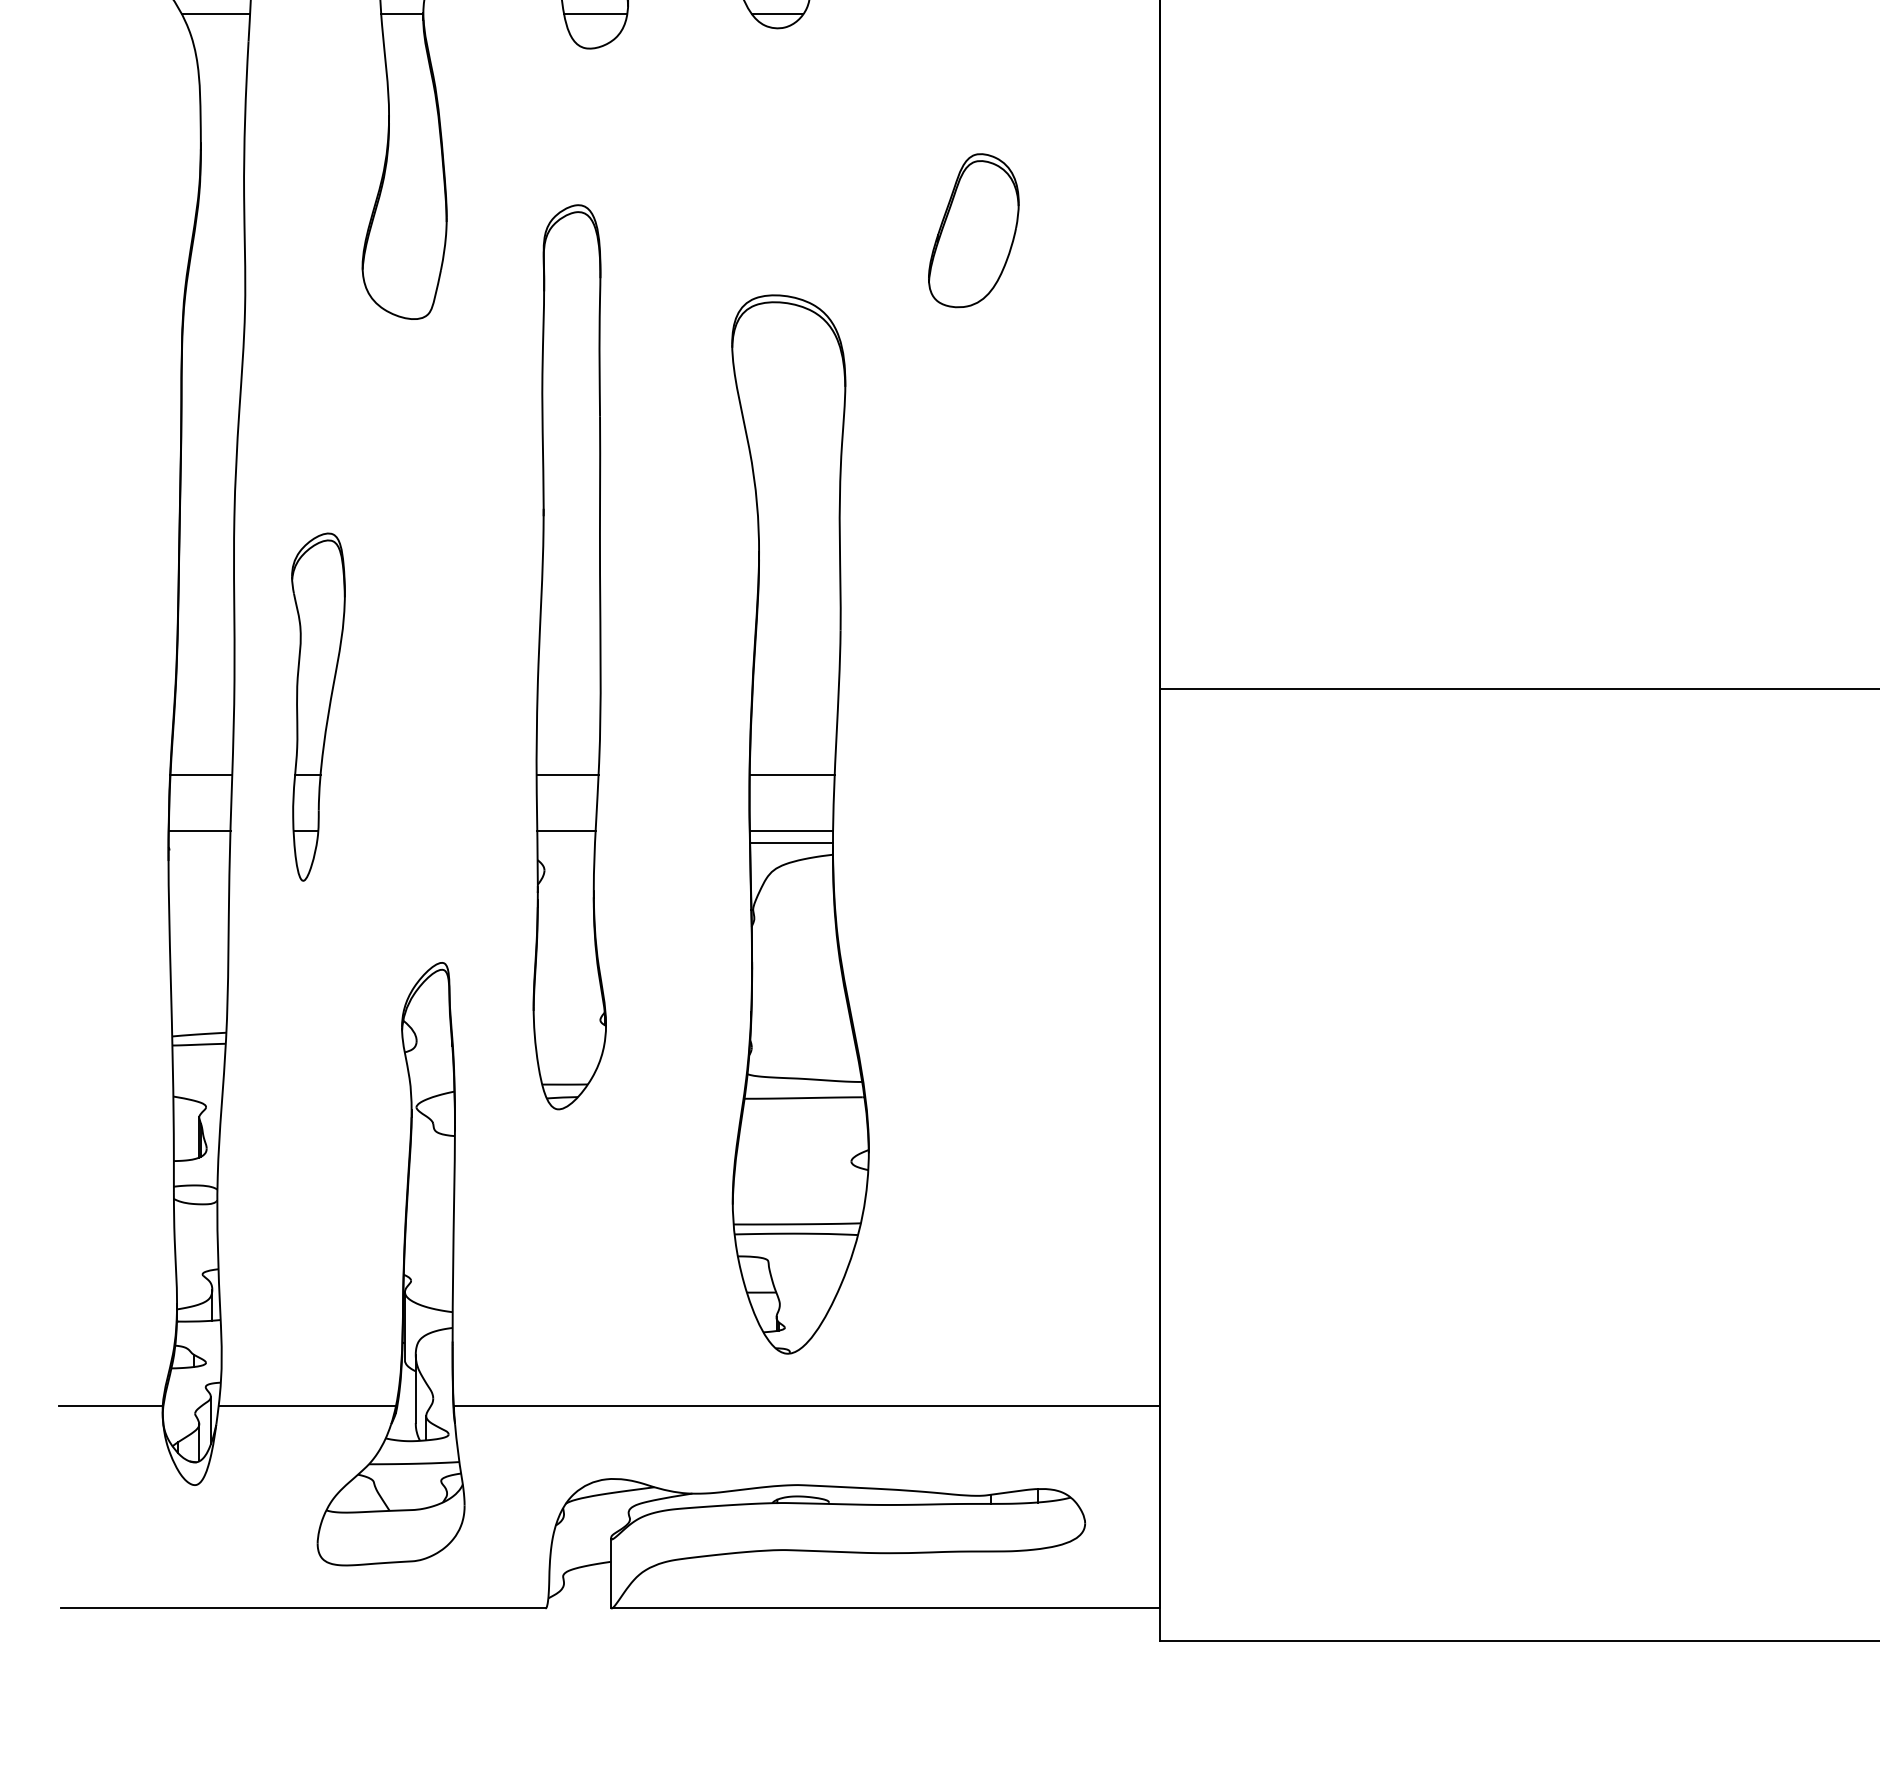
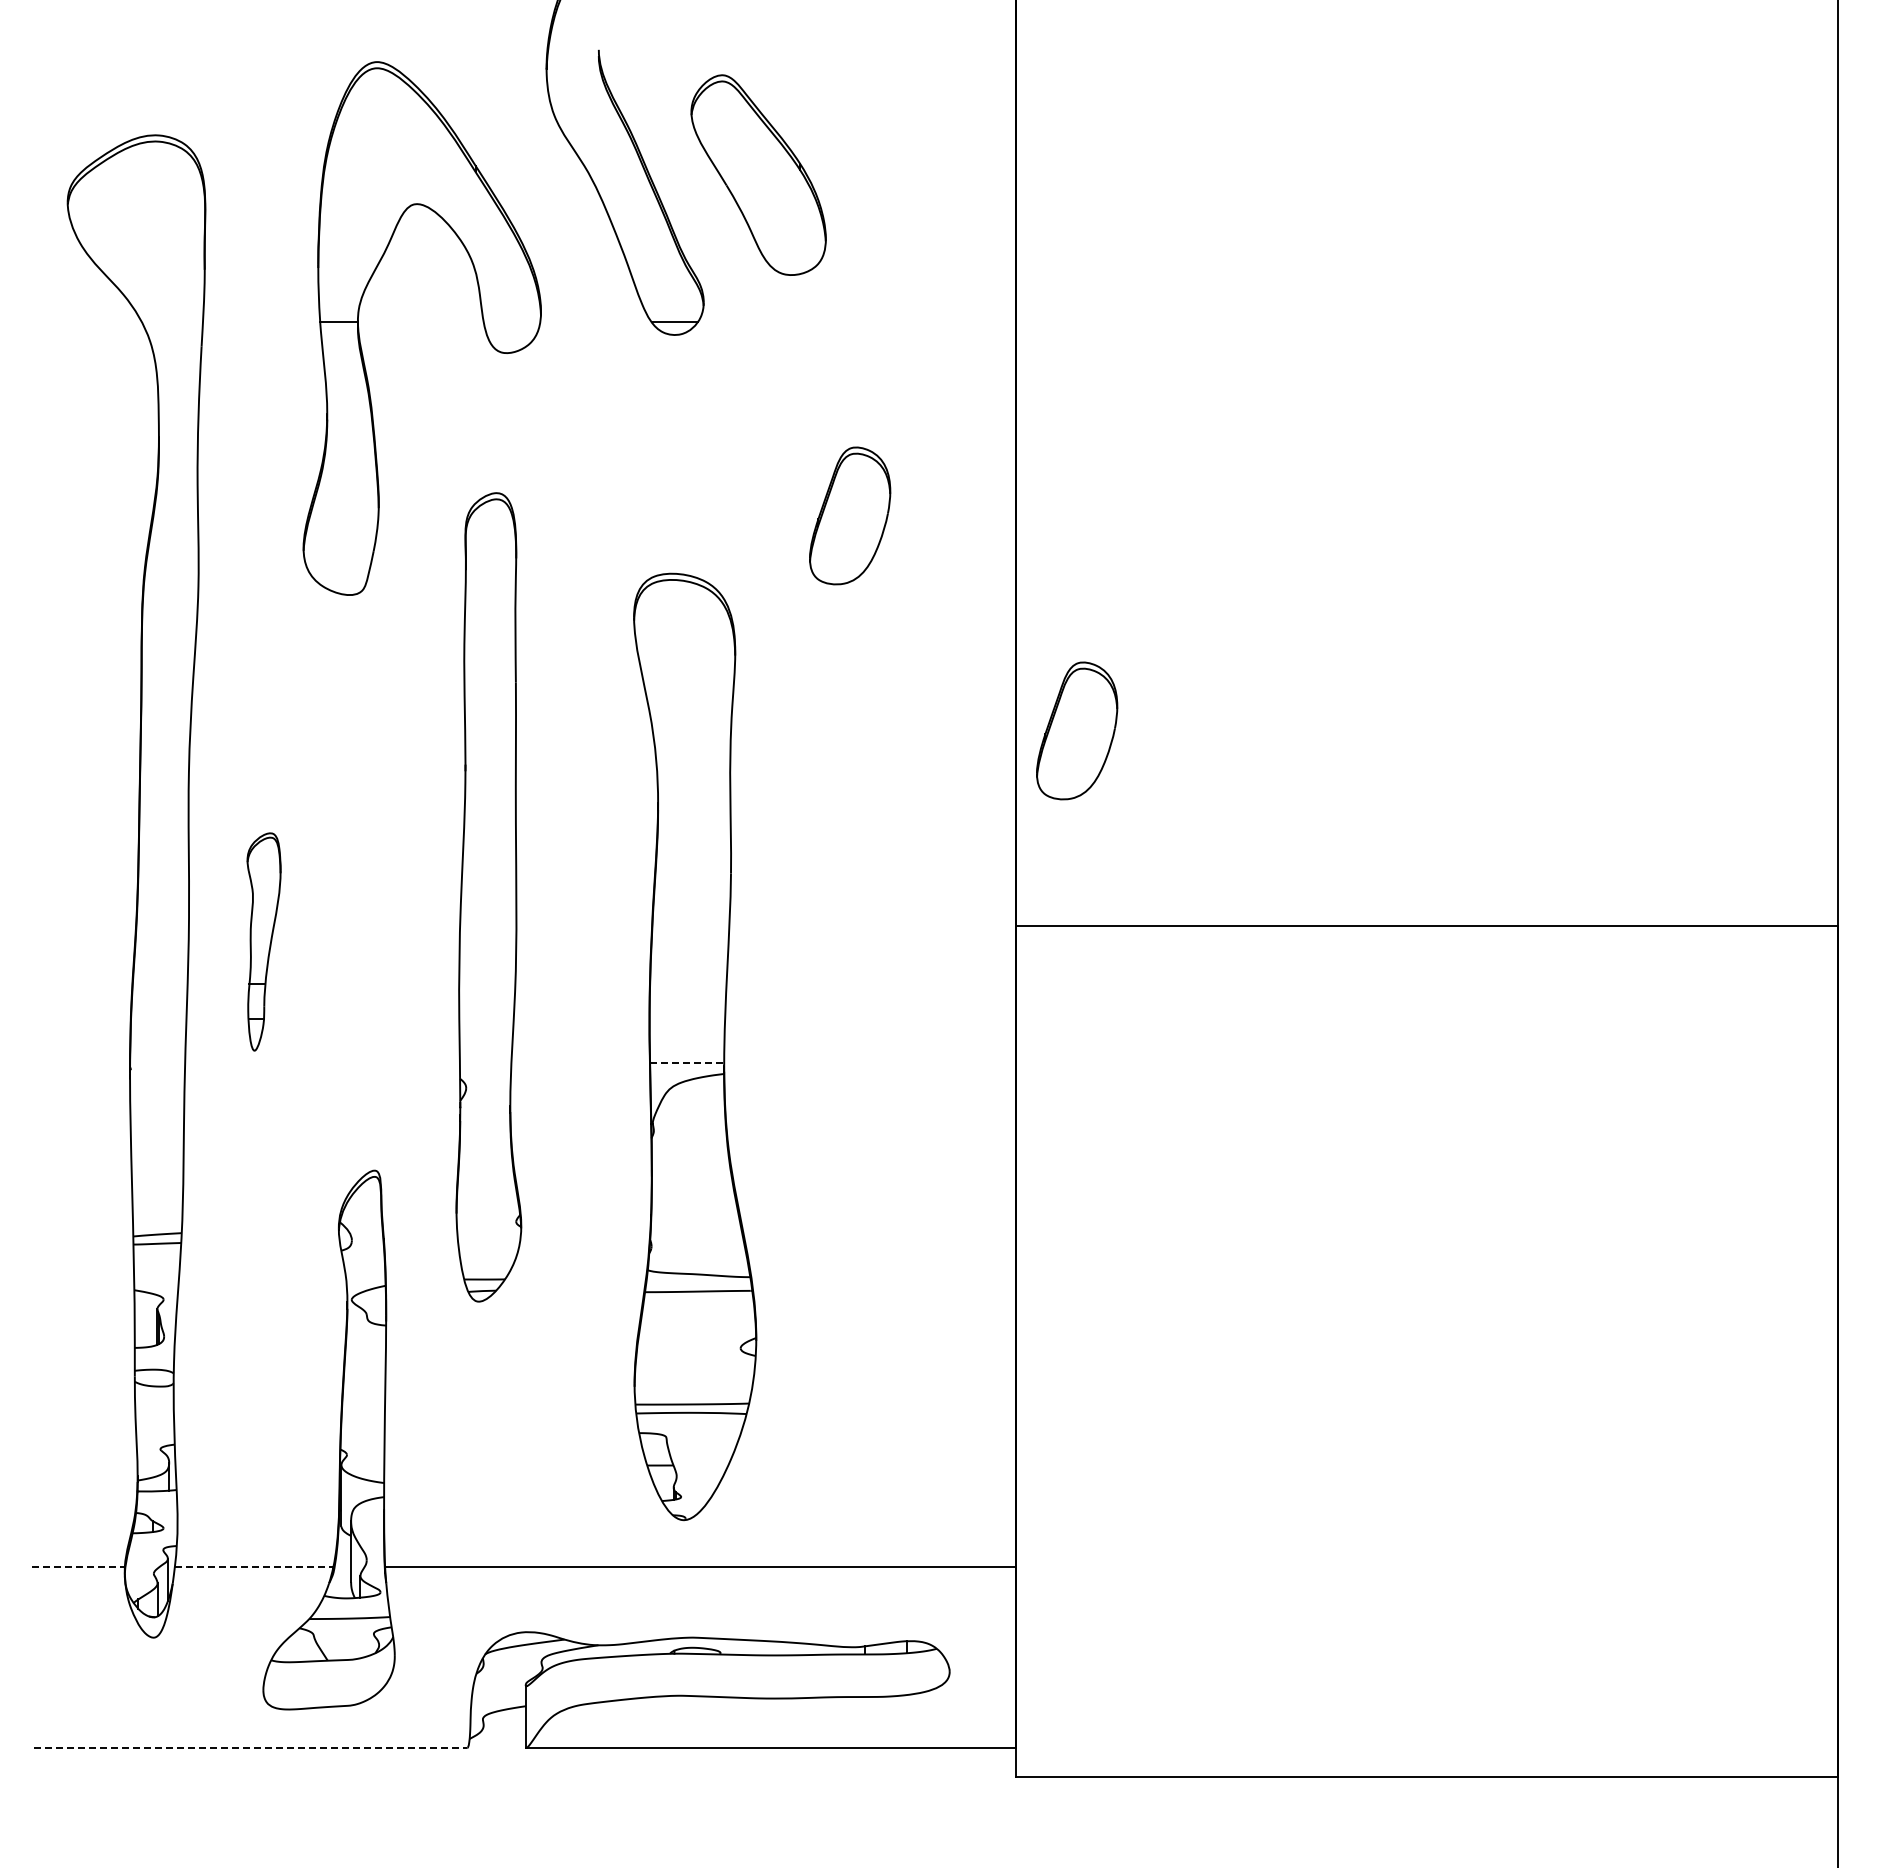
line: (216, 14) -> (172, 322), removed
line: (595, 14) -> (511, 322), removed
part: (1228, 470) -> (1077, 730), added
part: (317, 706) -> (263, 941), size x0.7
line: (201, 774) -> (159, 1002), removed
line: (567, 774) -> (486, 1002), removed
line: (791, 774) -> (687, 1002), removed
line: (199, 830) -> (157, 1052), removed
line: (566, 830) -> (485, 1052), removed
line: (790, 830) -> (686, 1052), removed
line: (791, 843) -> (687, 1063), solid -> dashed
line: (110, 1406) -> (78, 1567), solid -> dashed
line: (307, 1406) -> (254, 1567), solid -> dashed
line: (303, 1607) -> (250, 1747), solid -> dashed

